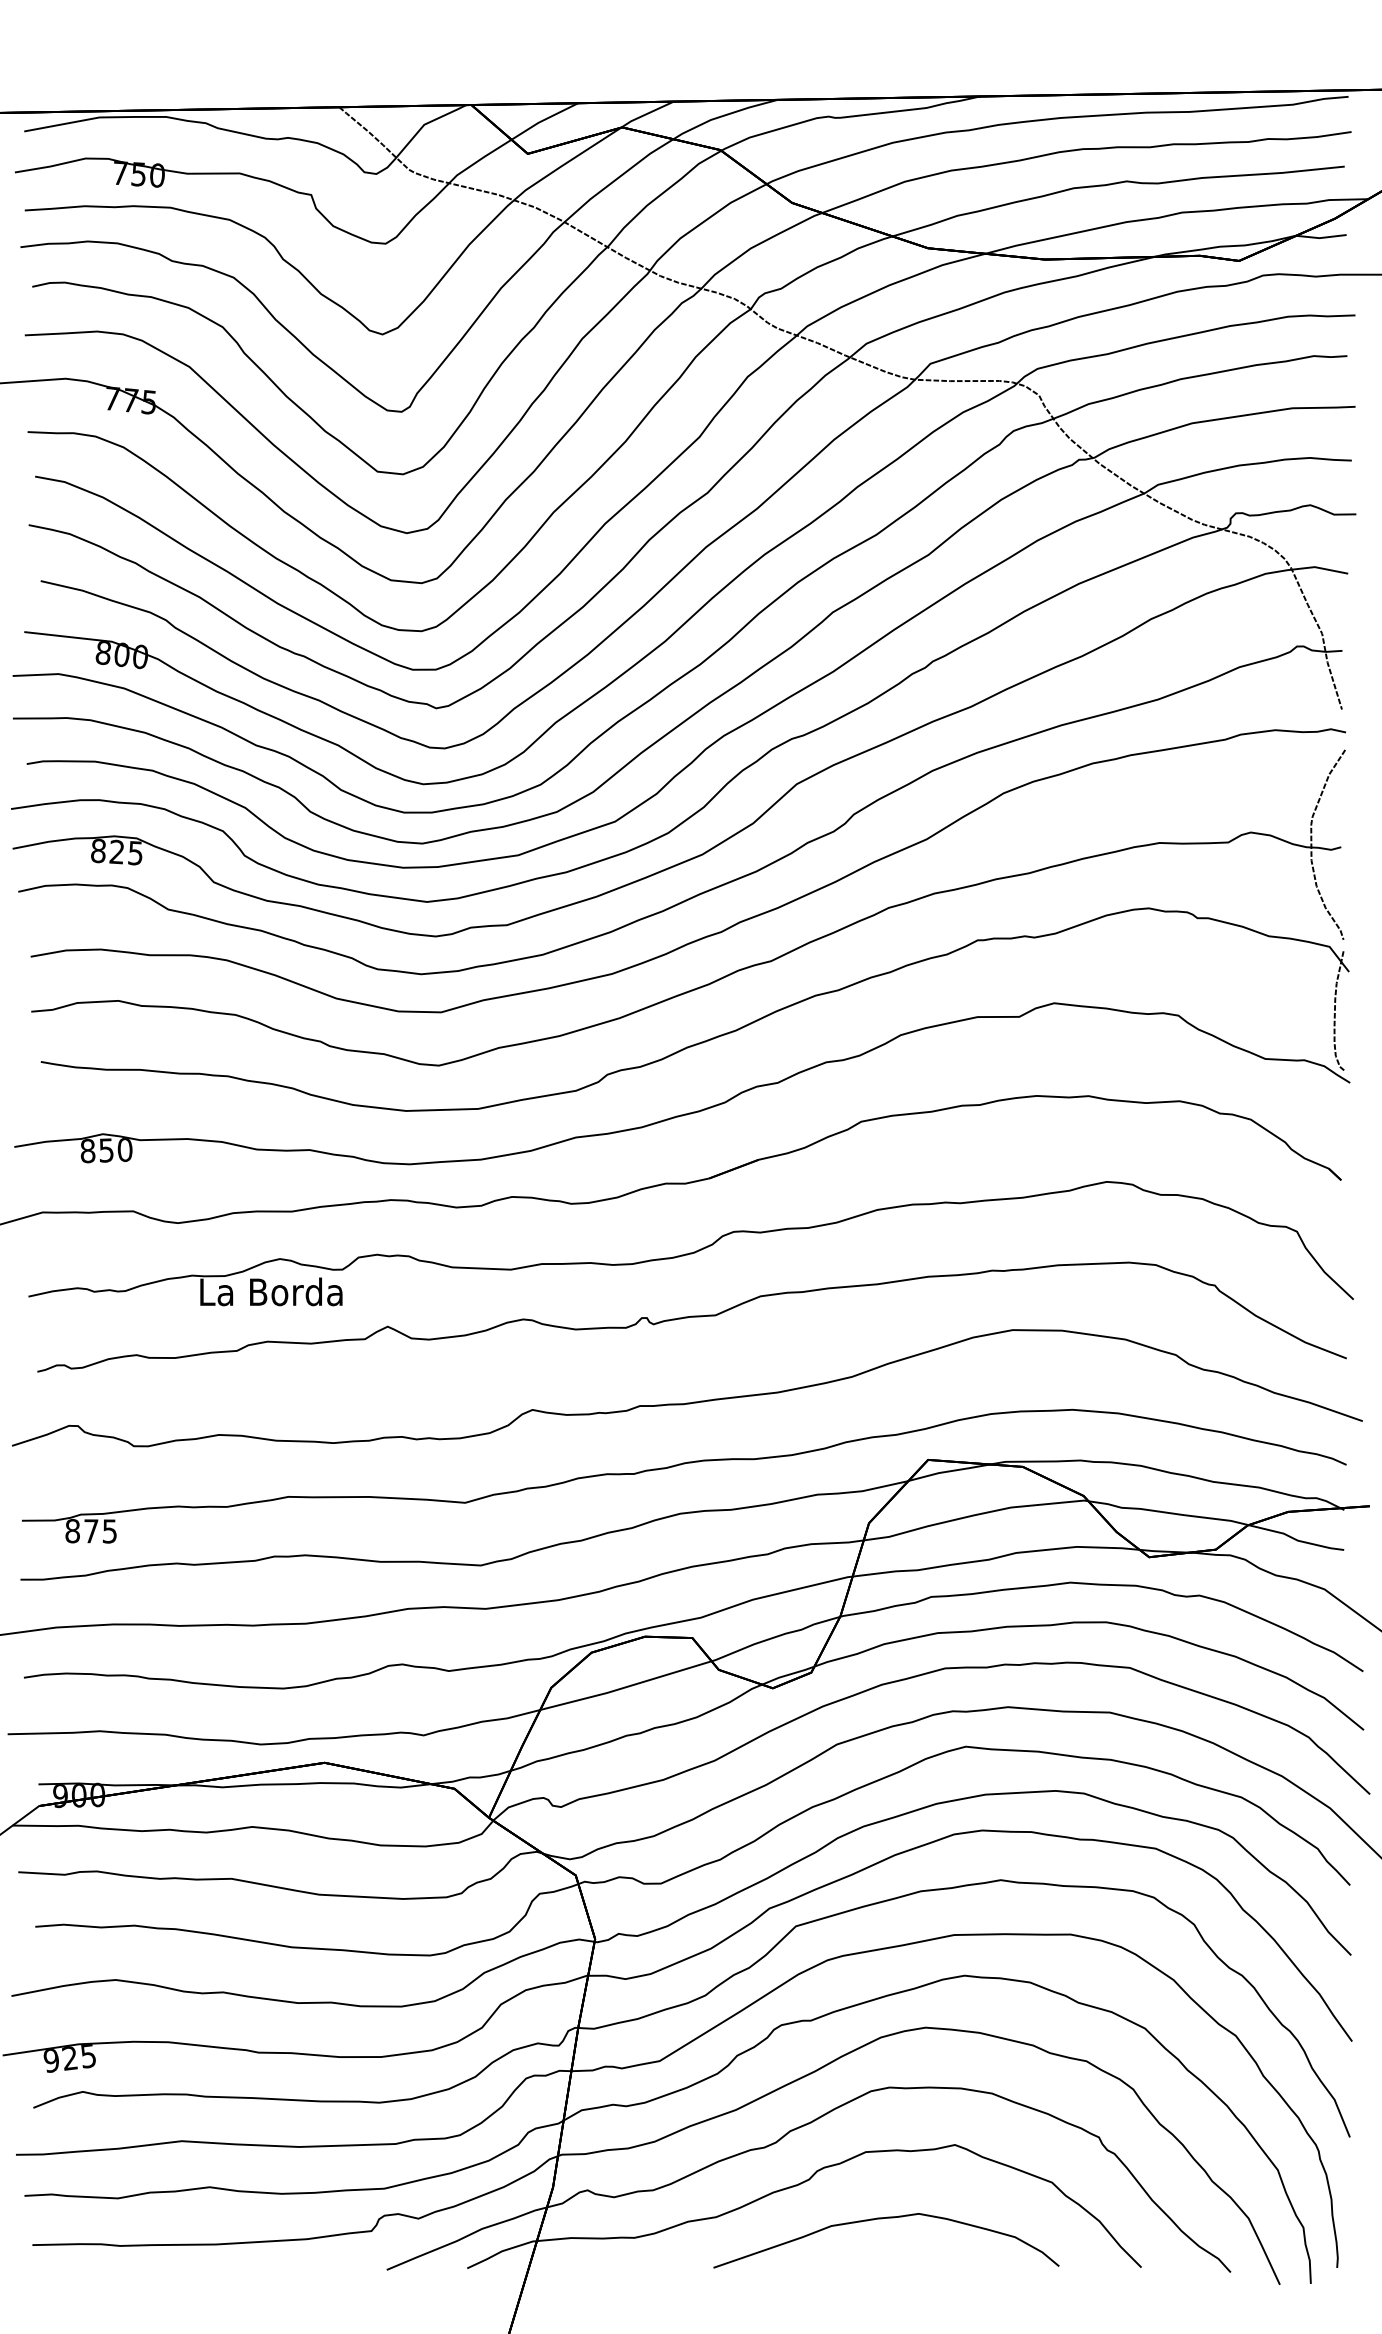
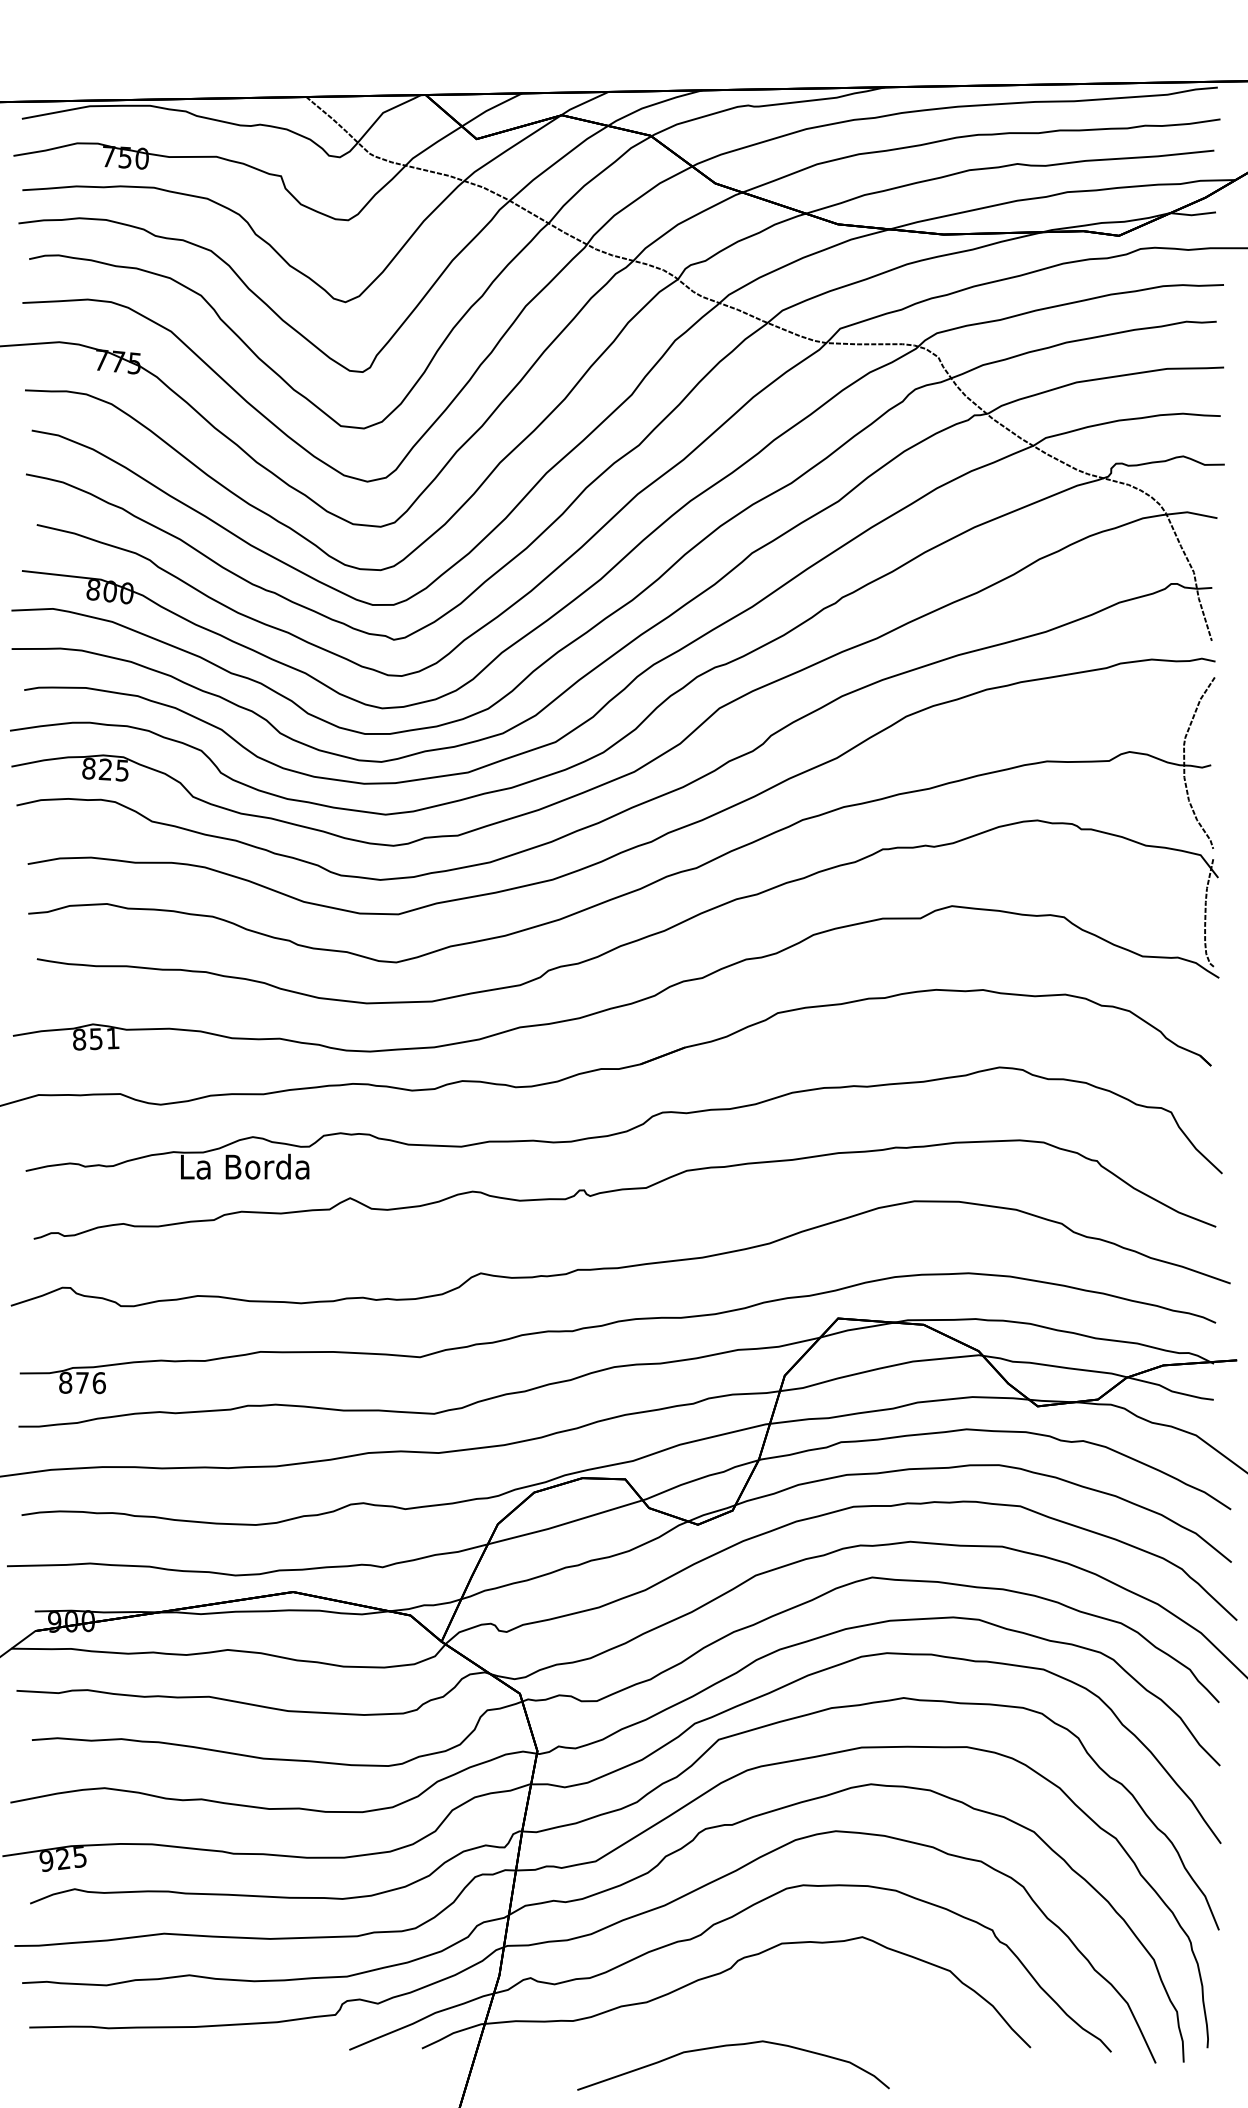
text: (124, 1149) -> (112, 1038), 850 -> 851
text: (109, 1531) -> (98, 1383), 875 -> 876
curve: (883, 2219) -> (730, 2046), moved

